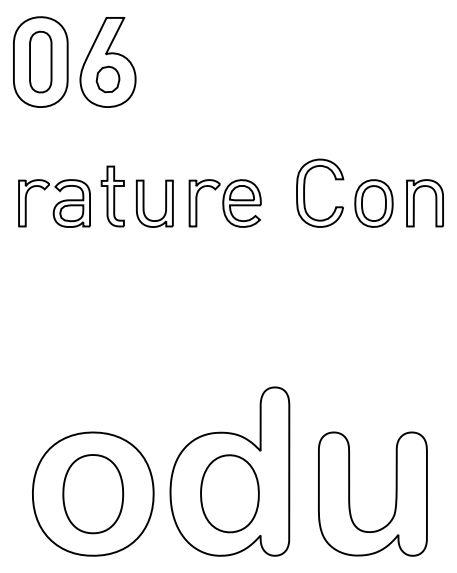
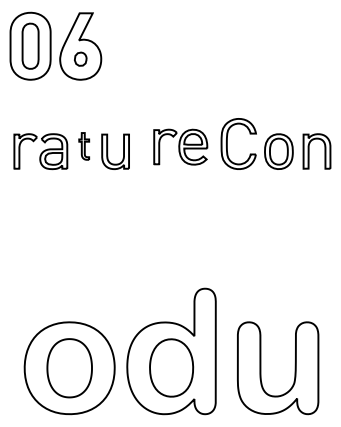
part: (107, 79) -> (80, 59), size x0.7
part: (112, 196) -> (84, 146), size x0.6
part: (224, 203) -> (180, 147), moved

